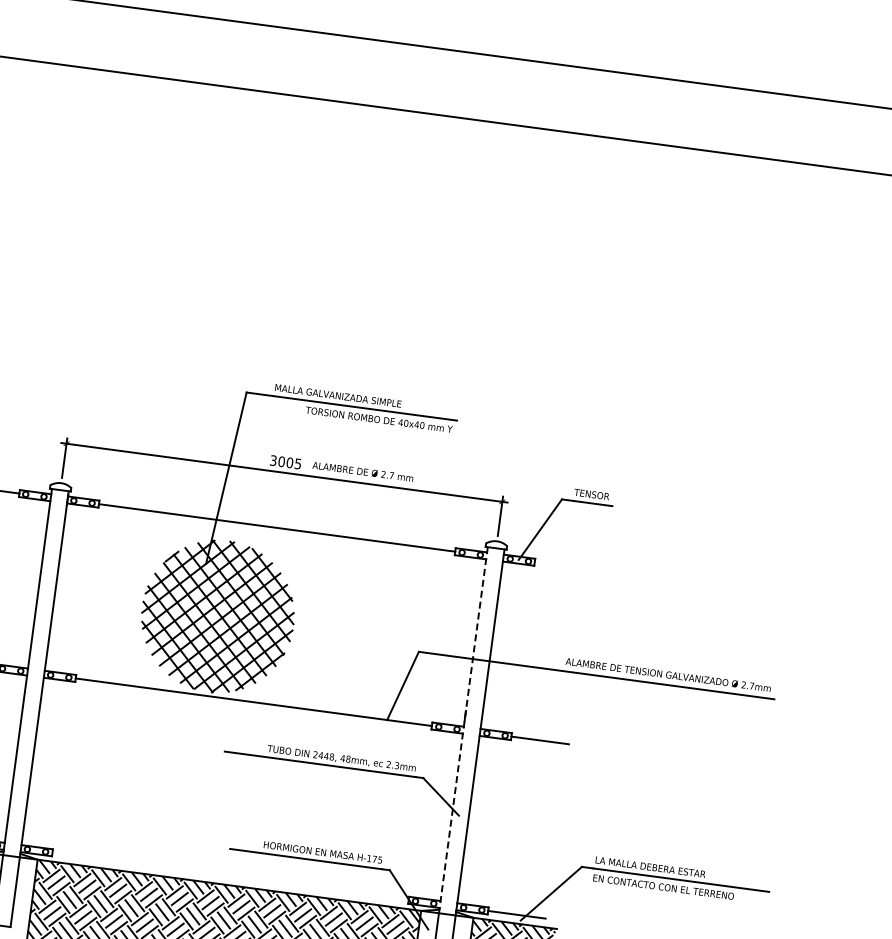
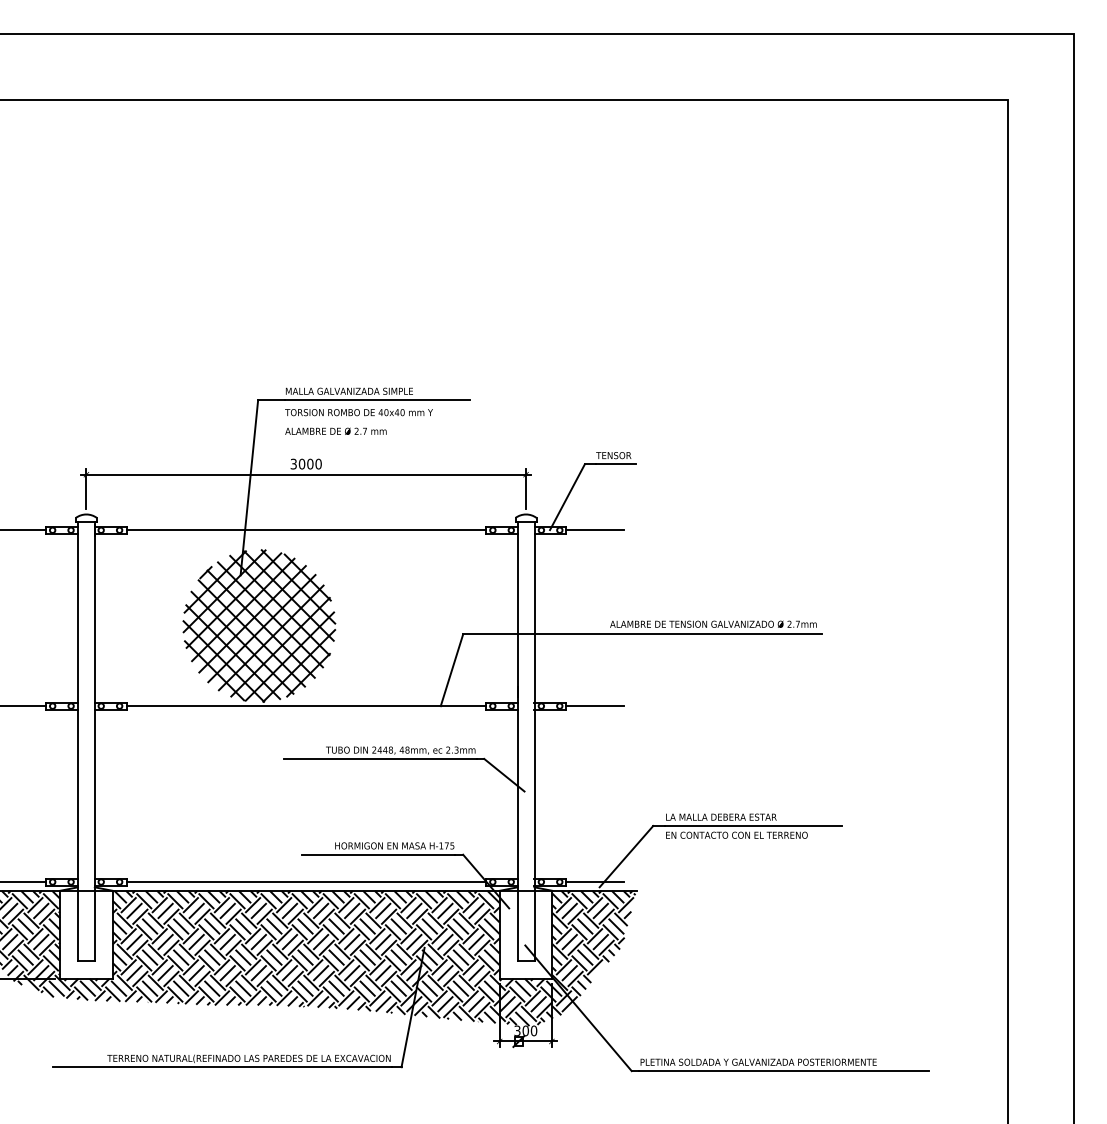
text: (378, 419) -> (358, 412), moved
text: (298, 463) -> (318, 463), 3005 -> 3000
text: (362, 470) -> (335, 430), moved
line: (563, 566) -> (595, 530), added
line: (463, 730) -> (517, 706), dashed -> solid
line: (229, 876) -> (305, 882), added

